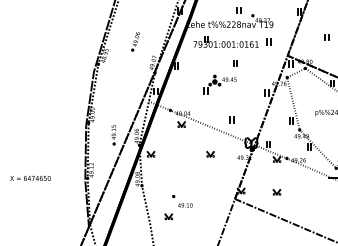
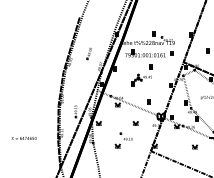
part: (276, 191) -> (194, 146), moved
part: (177, 207) -> (123, 140), moved

